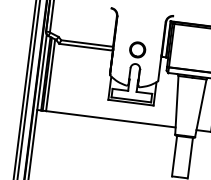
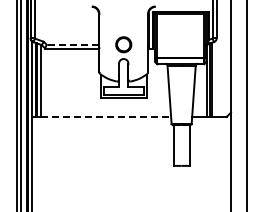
line: (86, 43) -> (72, 44), solid -> dashed
line: (111, 118) -> (106, 116), solid -> dashed

